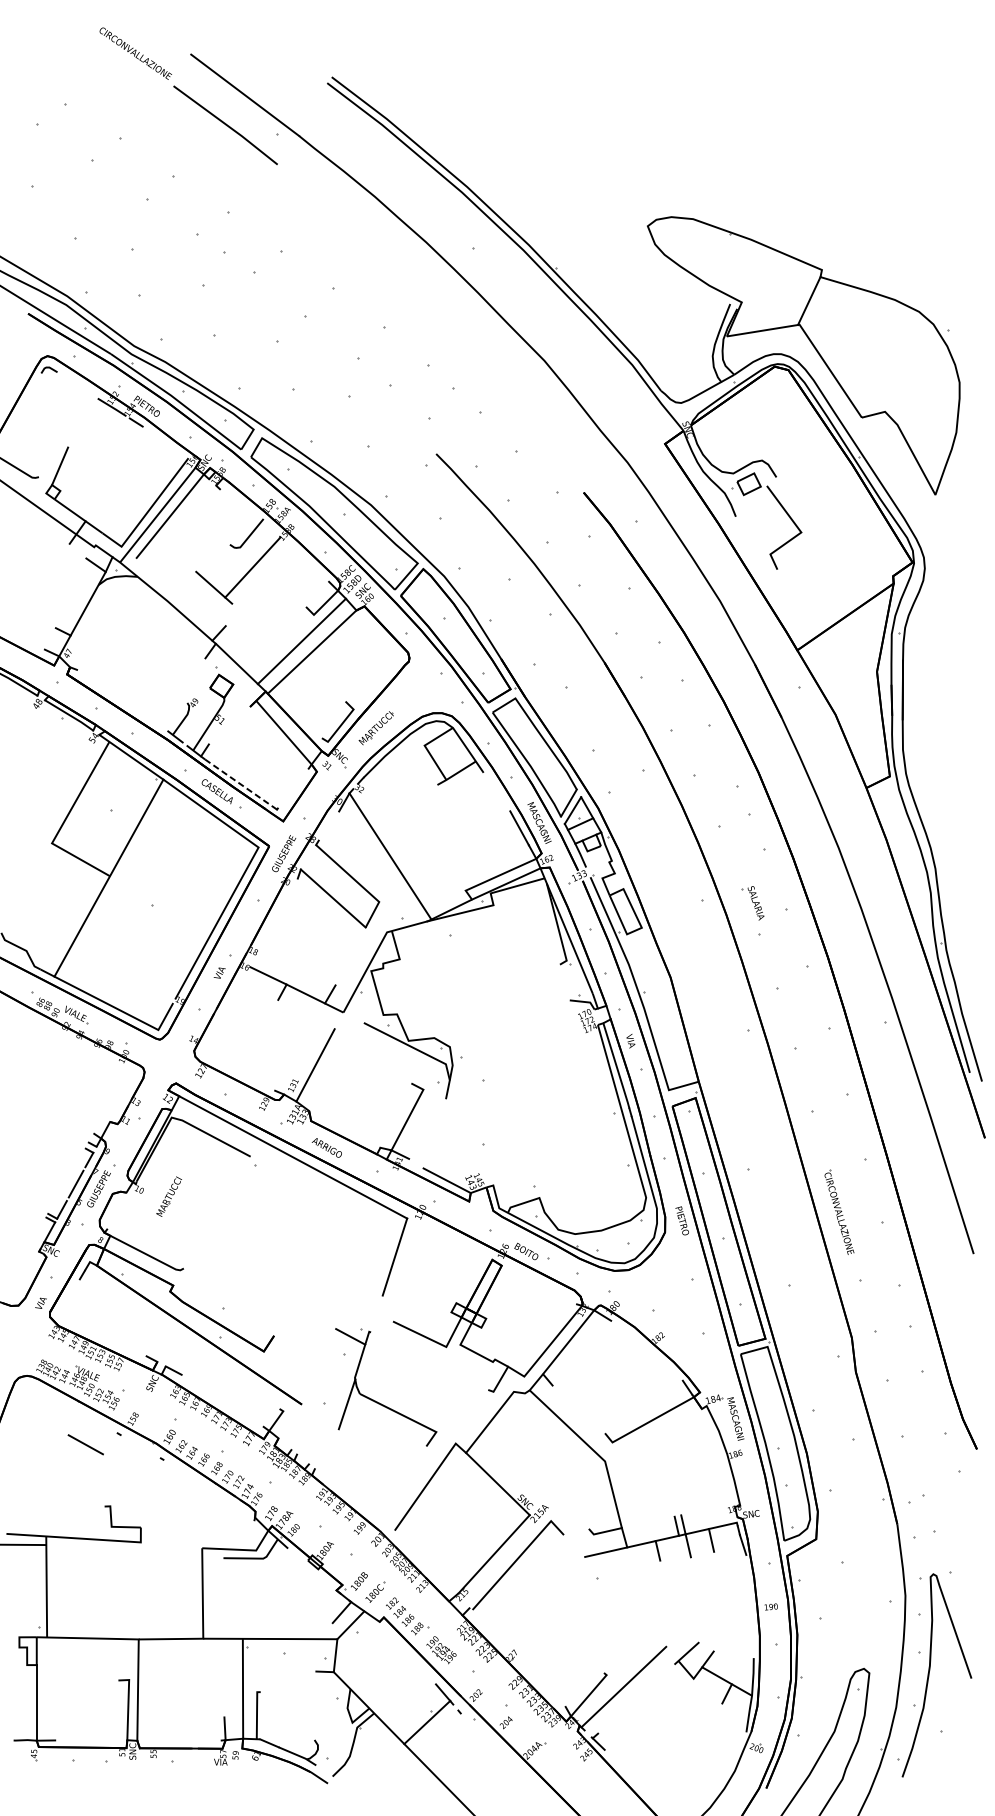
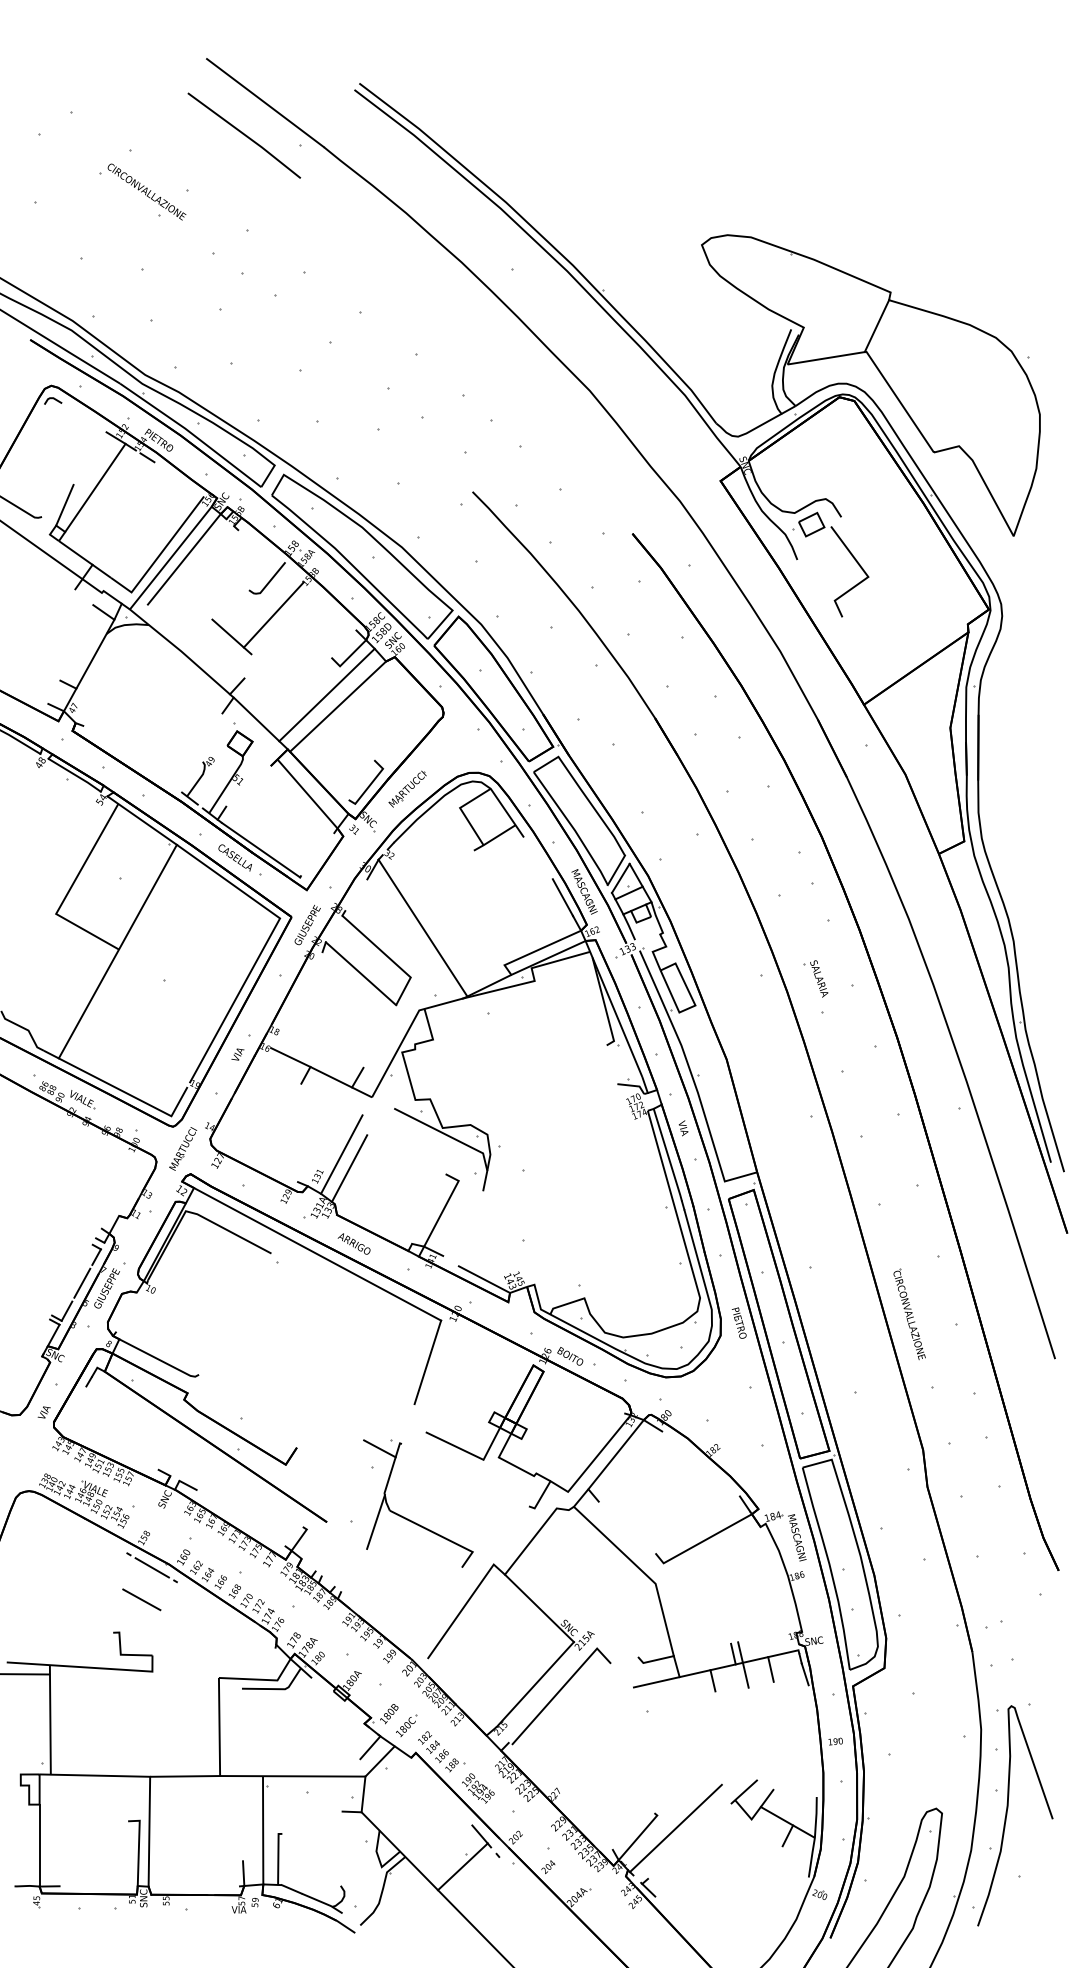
text: (135, 53) -> (146, 191), moved
line: (88, 449) -> (95, 487), added
line: (241, 784) -> (261, 850), dashed -> solid
line: (322, 1078) -> (349, 1168), added
part: (169, 1196) -> (183, 1148), moved
line: (85, 1444) -> (141, 1599), moved
line: (139, 1446) -> (151, 1567), added

